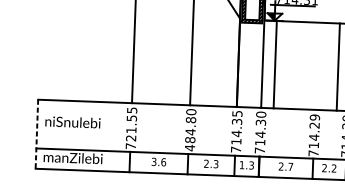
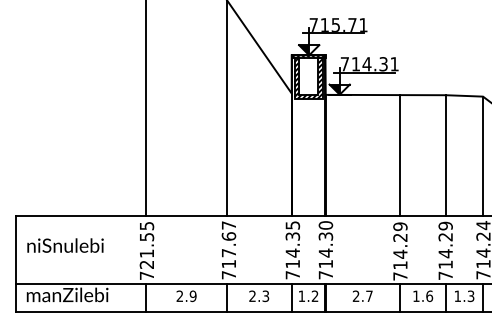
line: (275, 64) -> (325, 155), moved
line: (338, 67) -> (400, 155), moved
text: (190, 130) -> (228, 250), 484.80 -> 717.67
line: (37, 133) -> (16, 263), dashed -> solid
text: (158, 162) -> (186, 296), 3.6 -> 2.9
text: (251, 165) -> (314, 296), 1.3 -> 1.2
text: (329, 168) -> (423, 296), 2.2 -> 1.6

